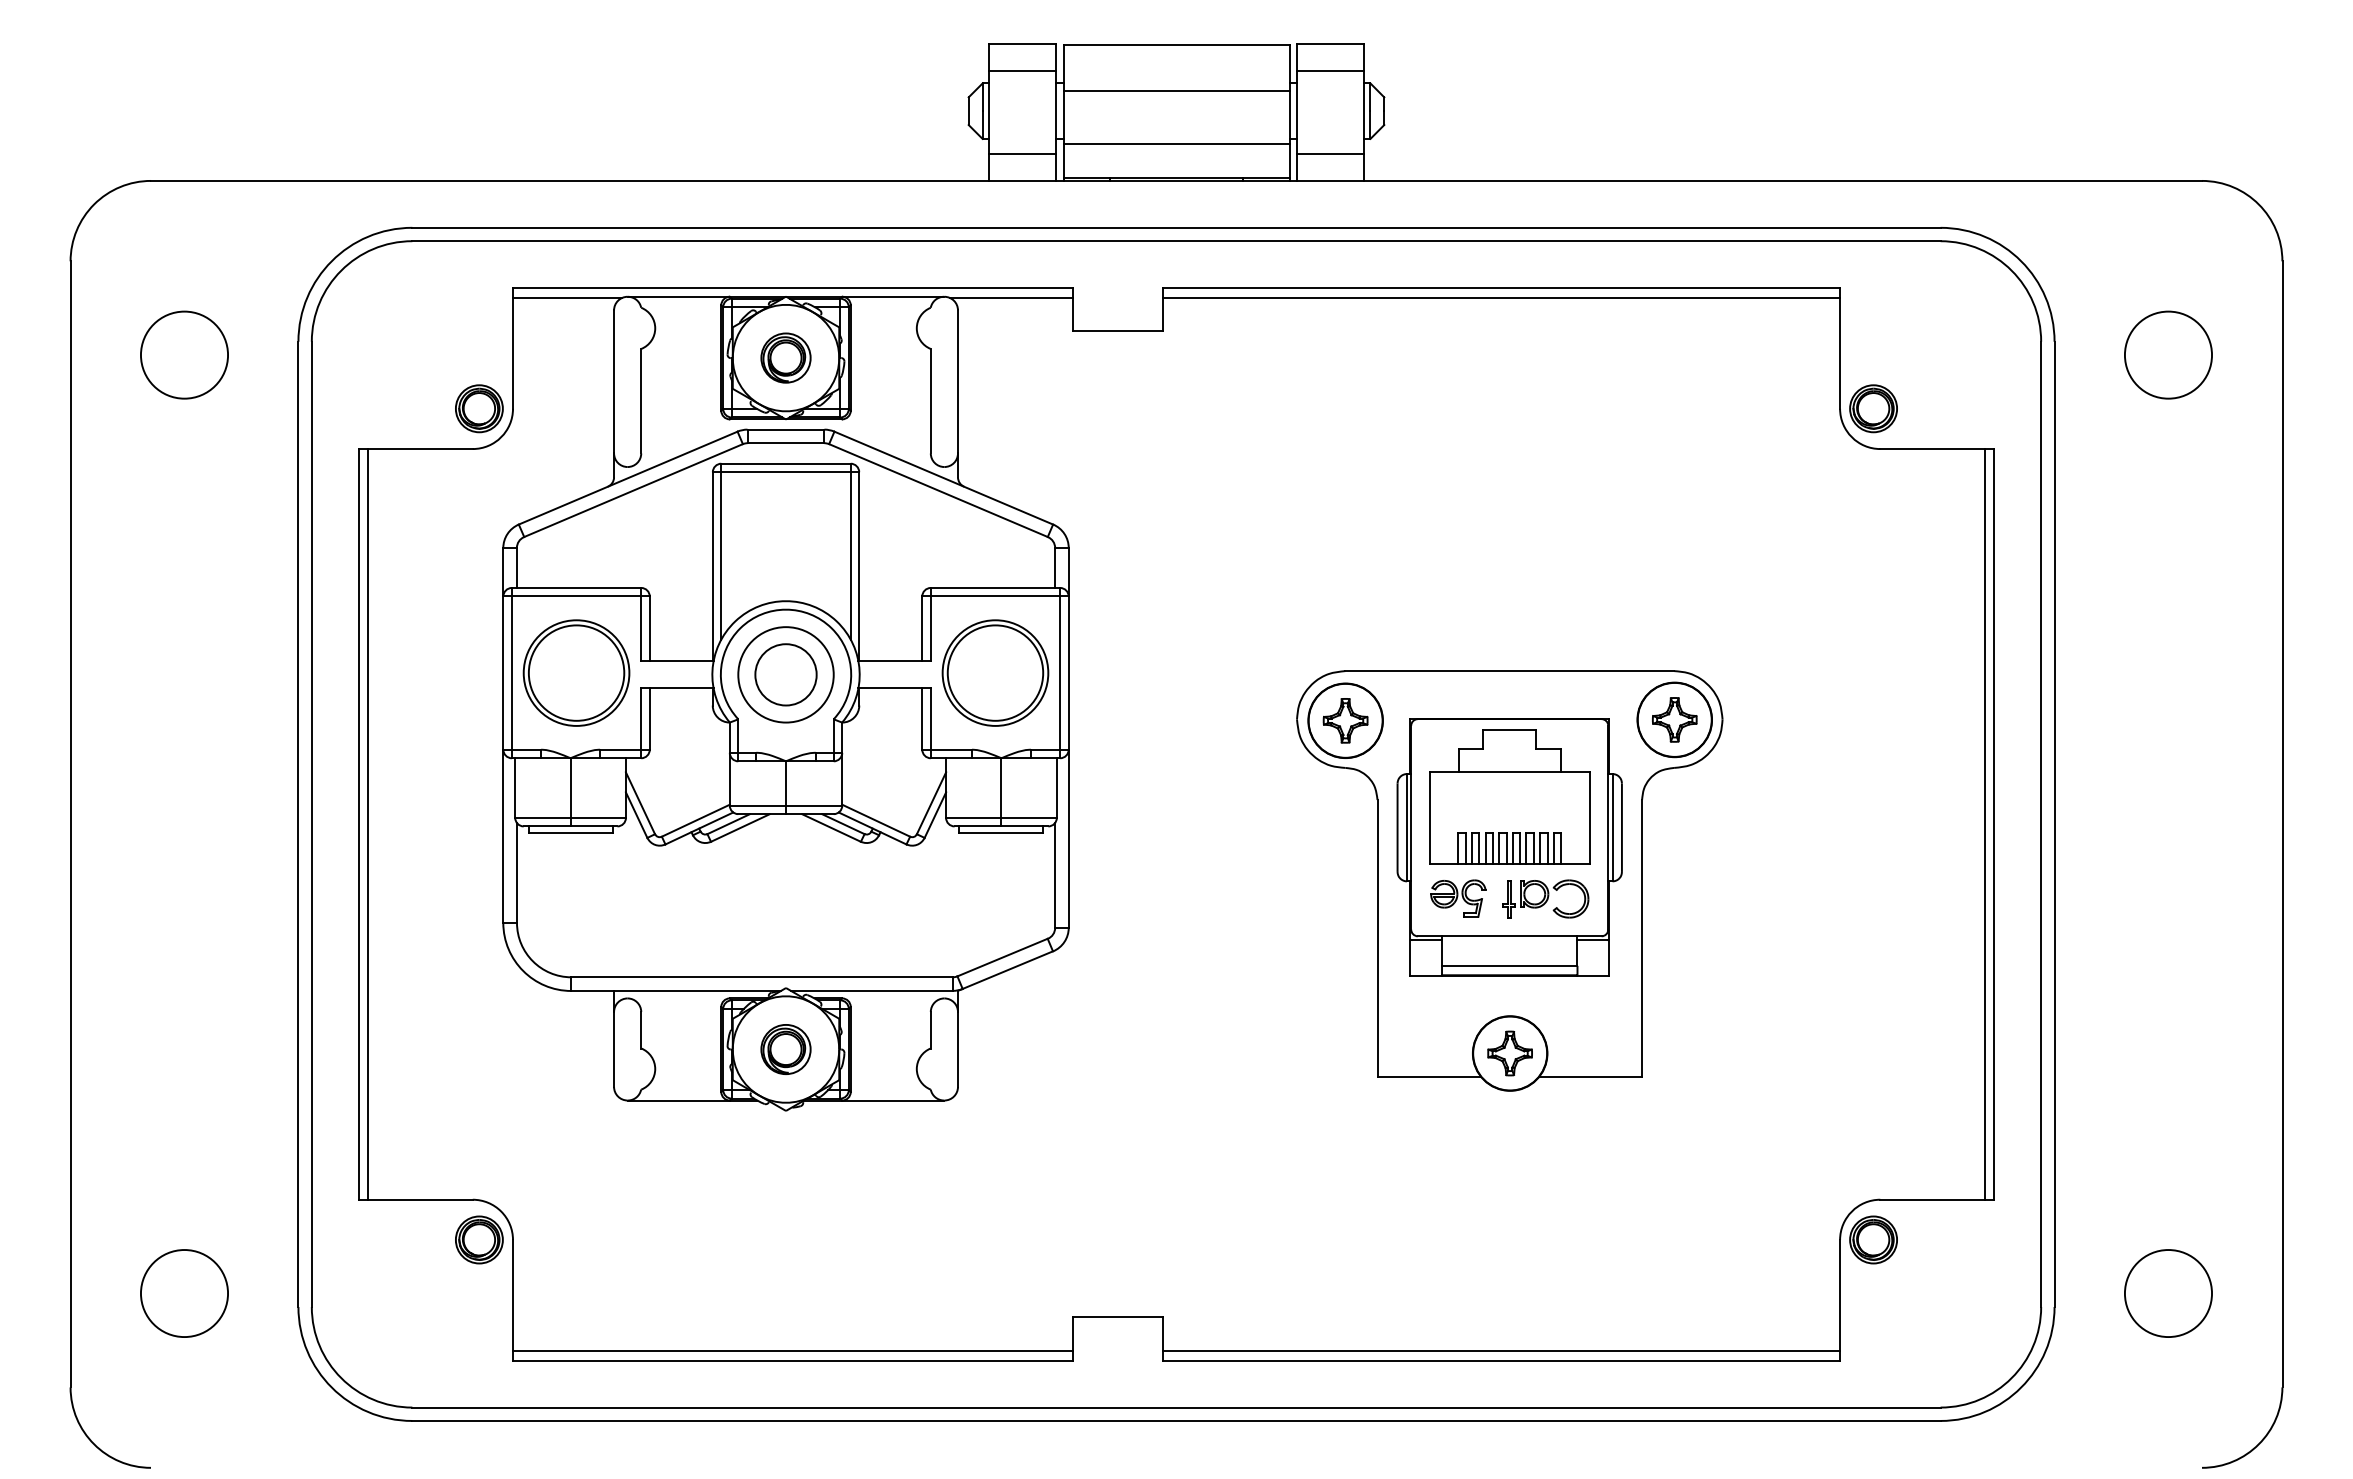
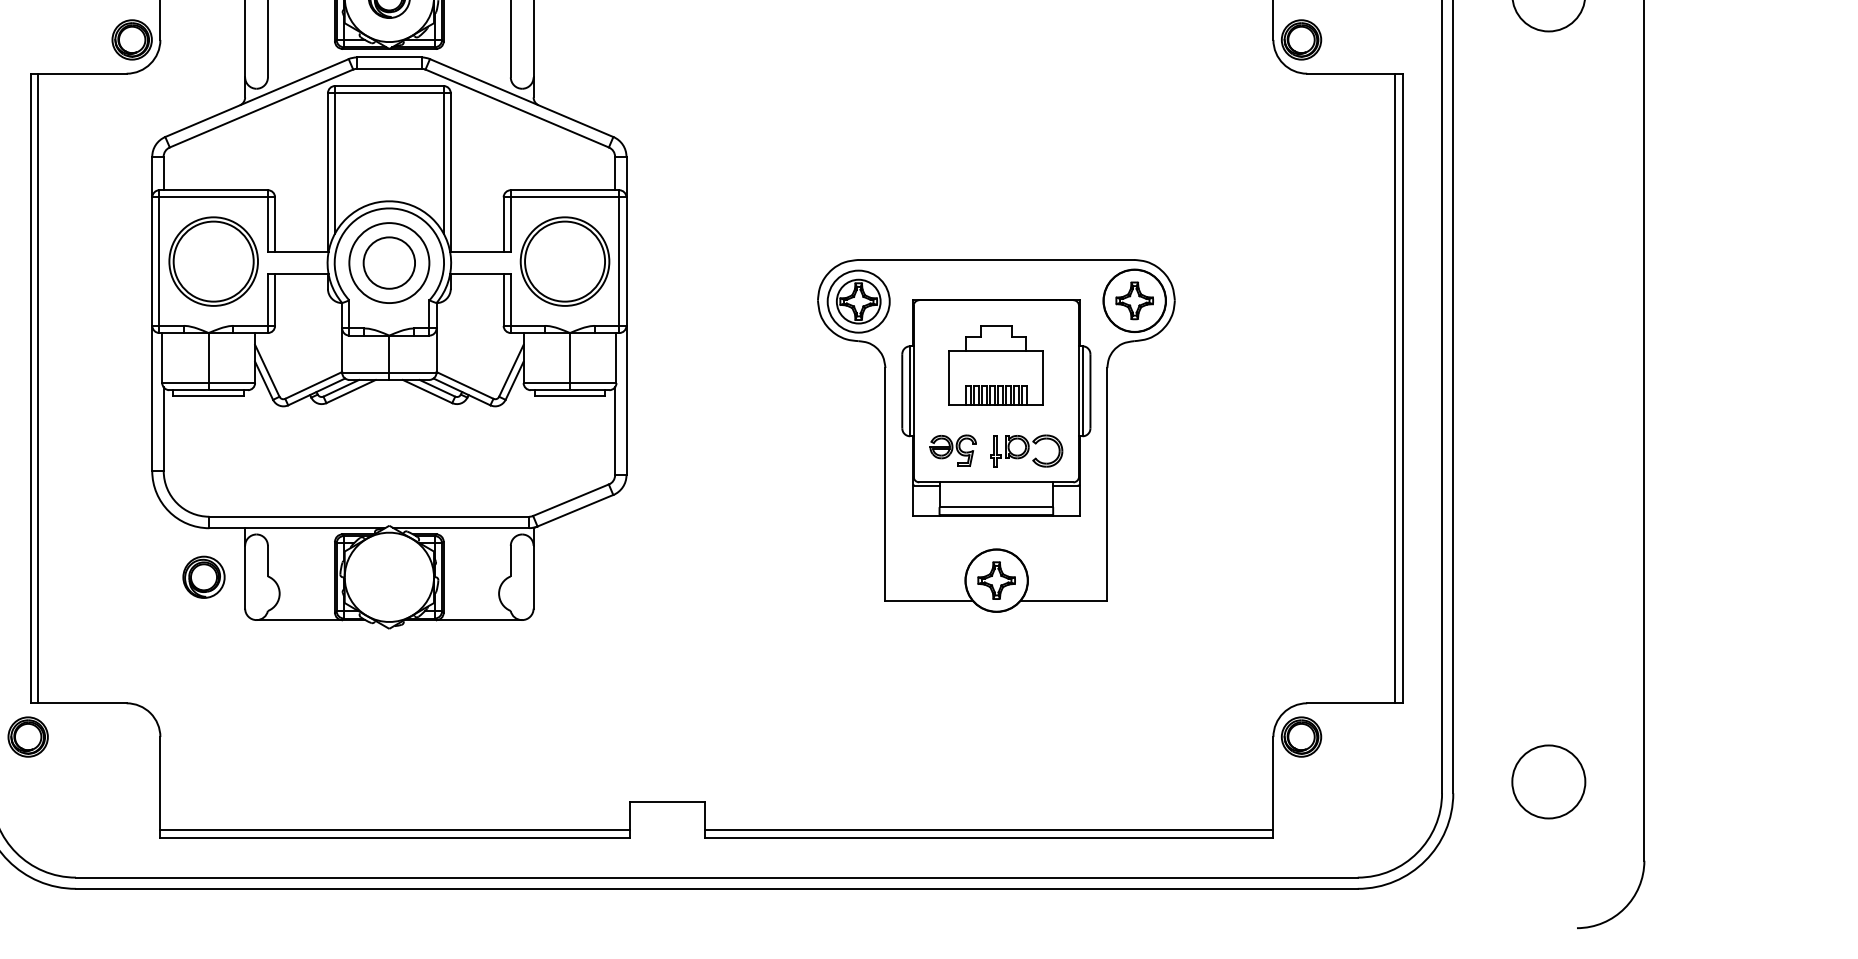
circle: (1345, 720) -> (858, 301), size x0.7
part: (1509, 796) -> (996, 365), size x0.7
part: (785, 1049) -> (203, 577), moved
part: (479, 1239) -> (28, 736), moved

